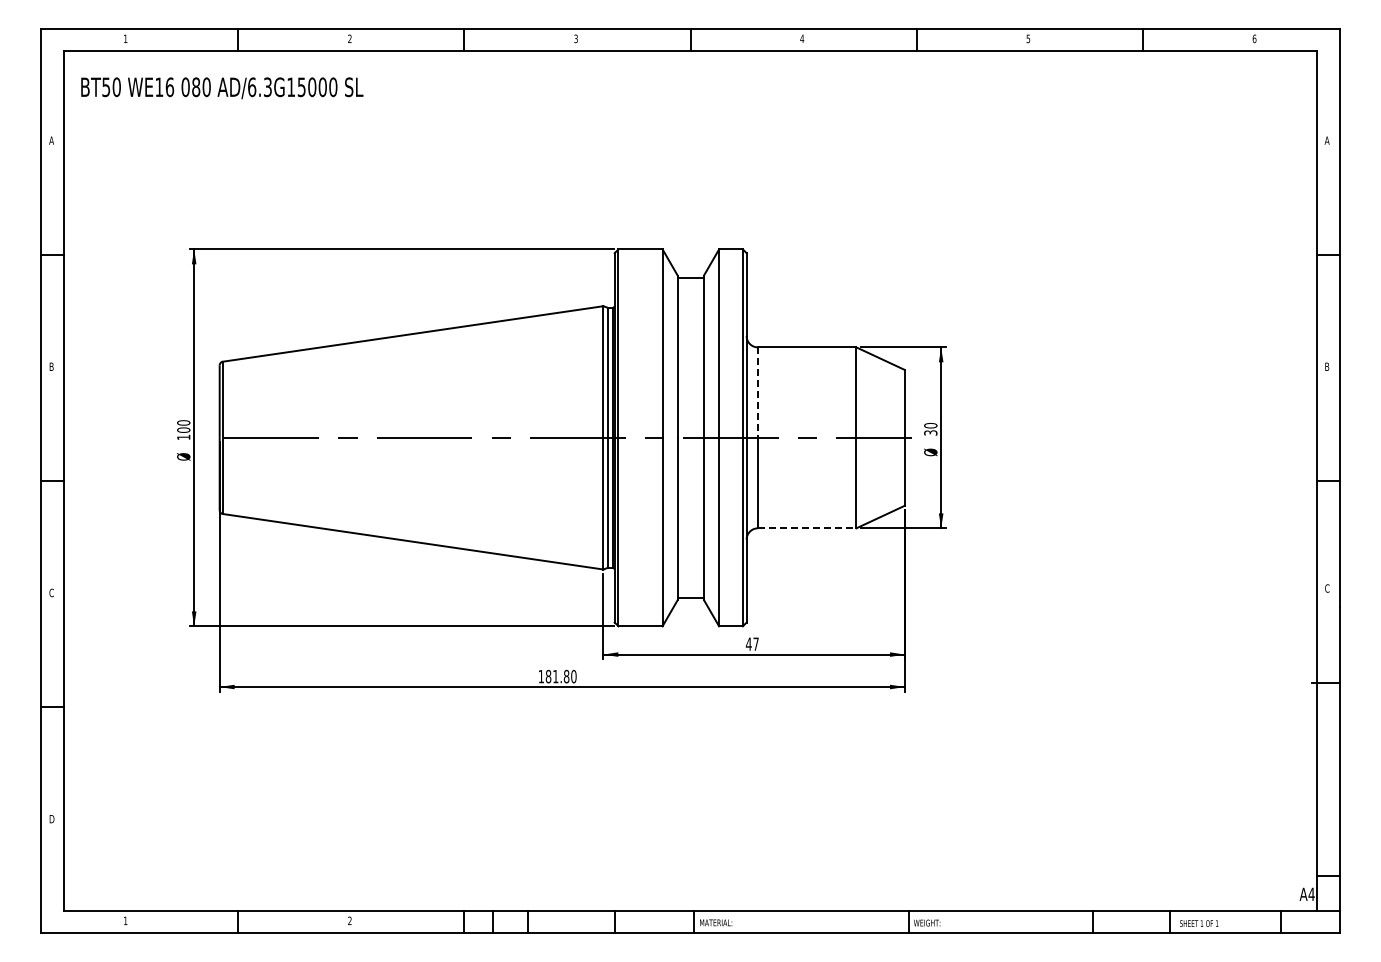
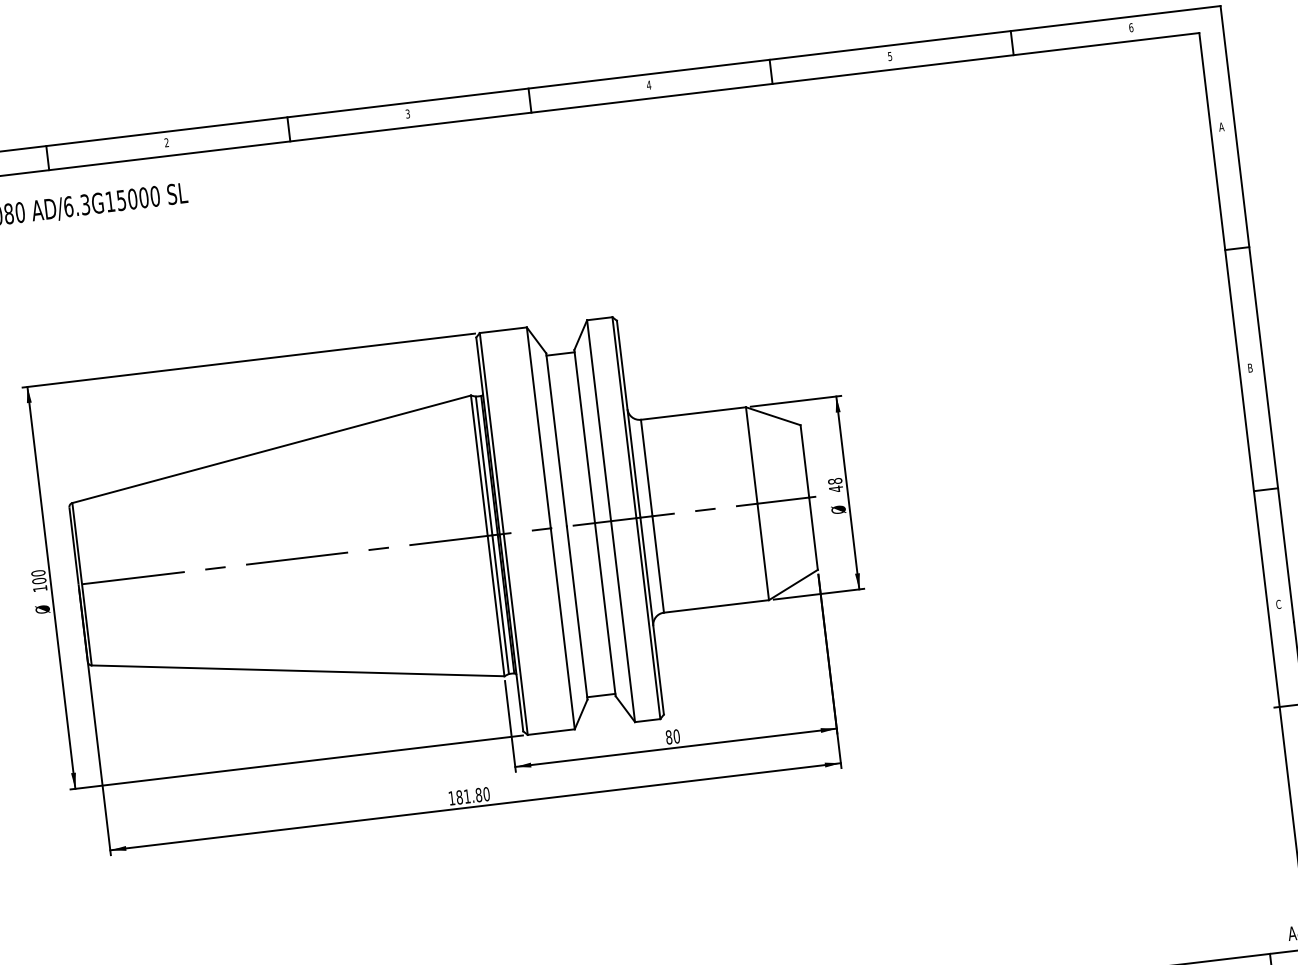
line: (757, 393) -> (646, 469), dashed -> solid
text: (930, 428) -> (835, 484), 30 -> 48
line: (807, 528) -> (716, 606), dashed -> solid
text: (751, 643) -> (671, 736), 47 -> 80

